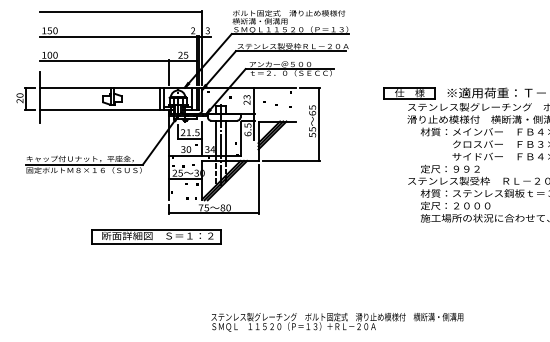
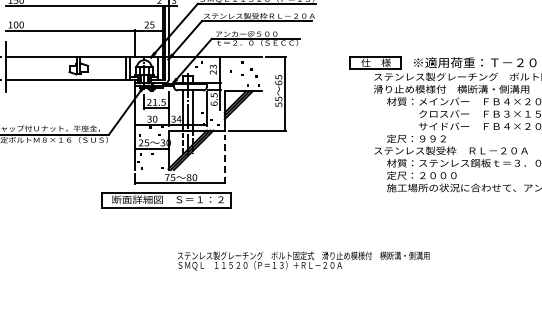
line: (258, 189) -> (224, 159), solid -> dashed
part: (156, 236) -> (166, 200), moved
text: (337, 322) -> (303, 261), moved

